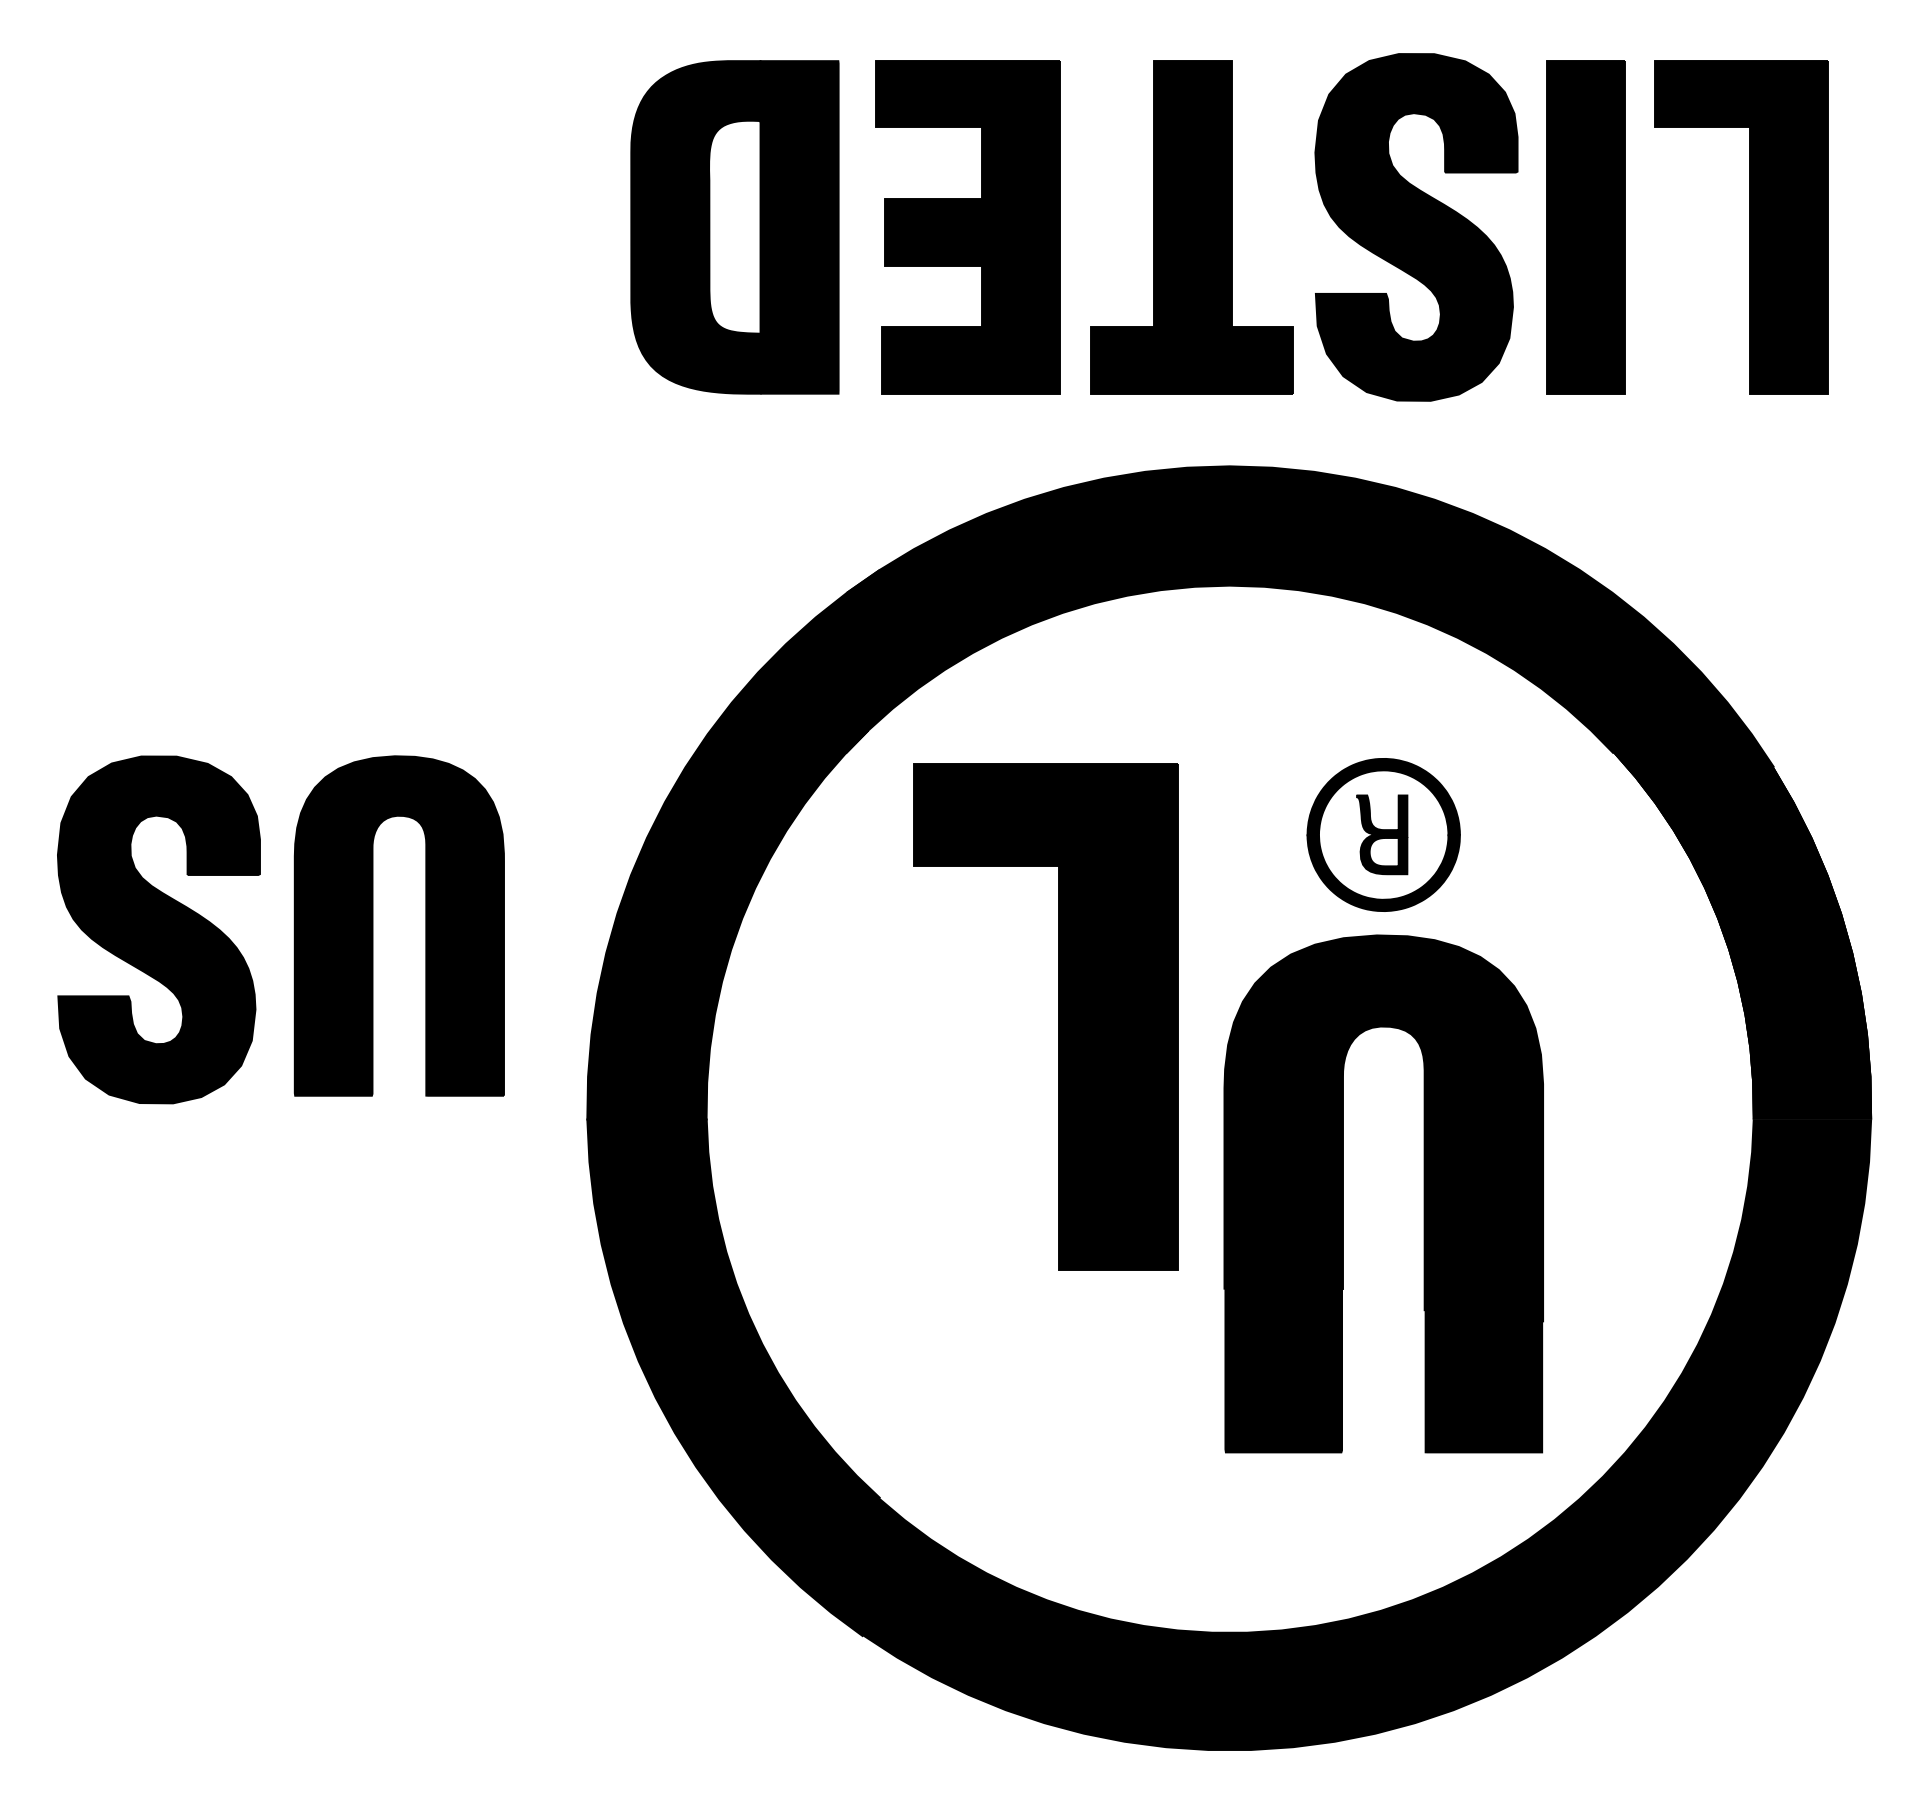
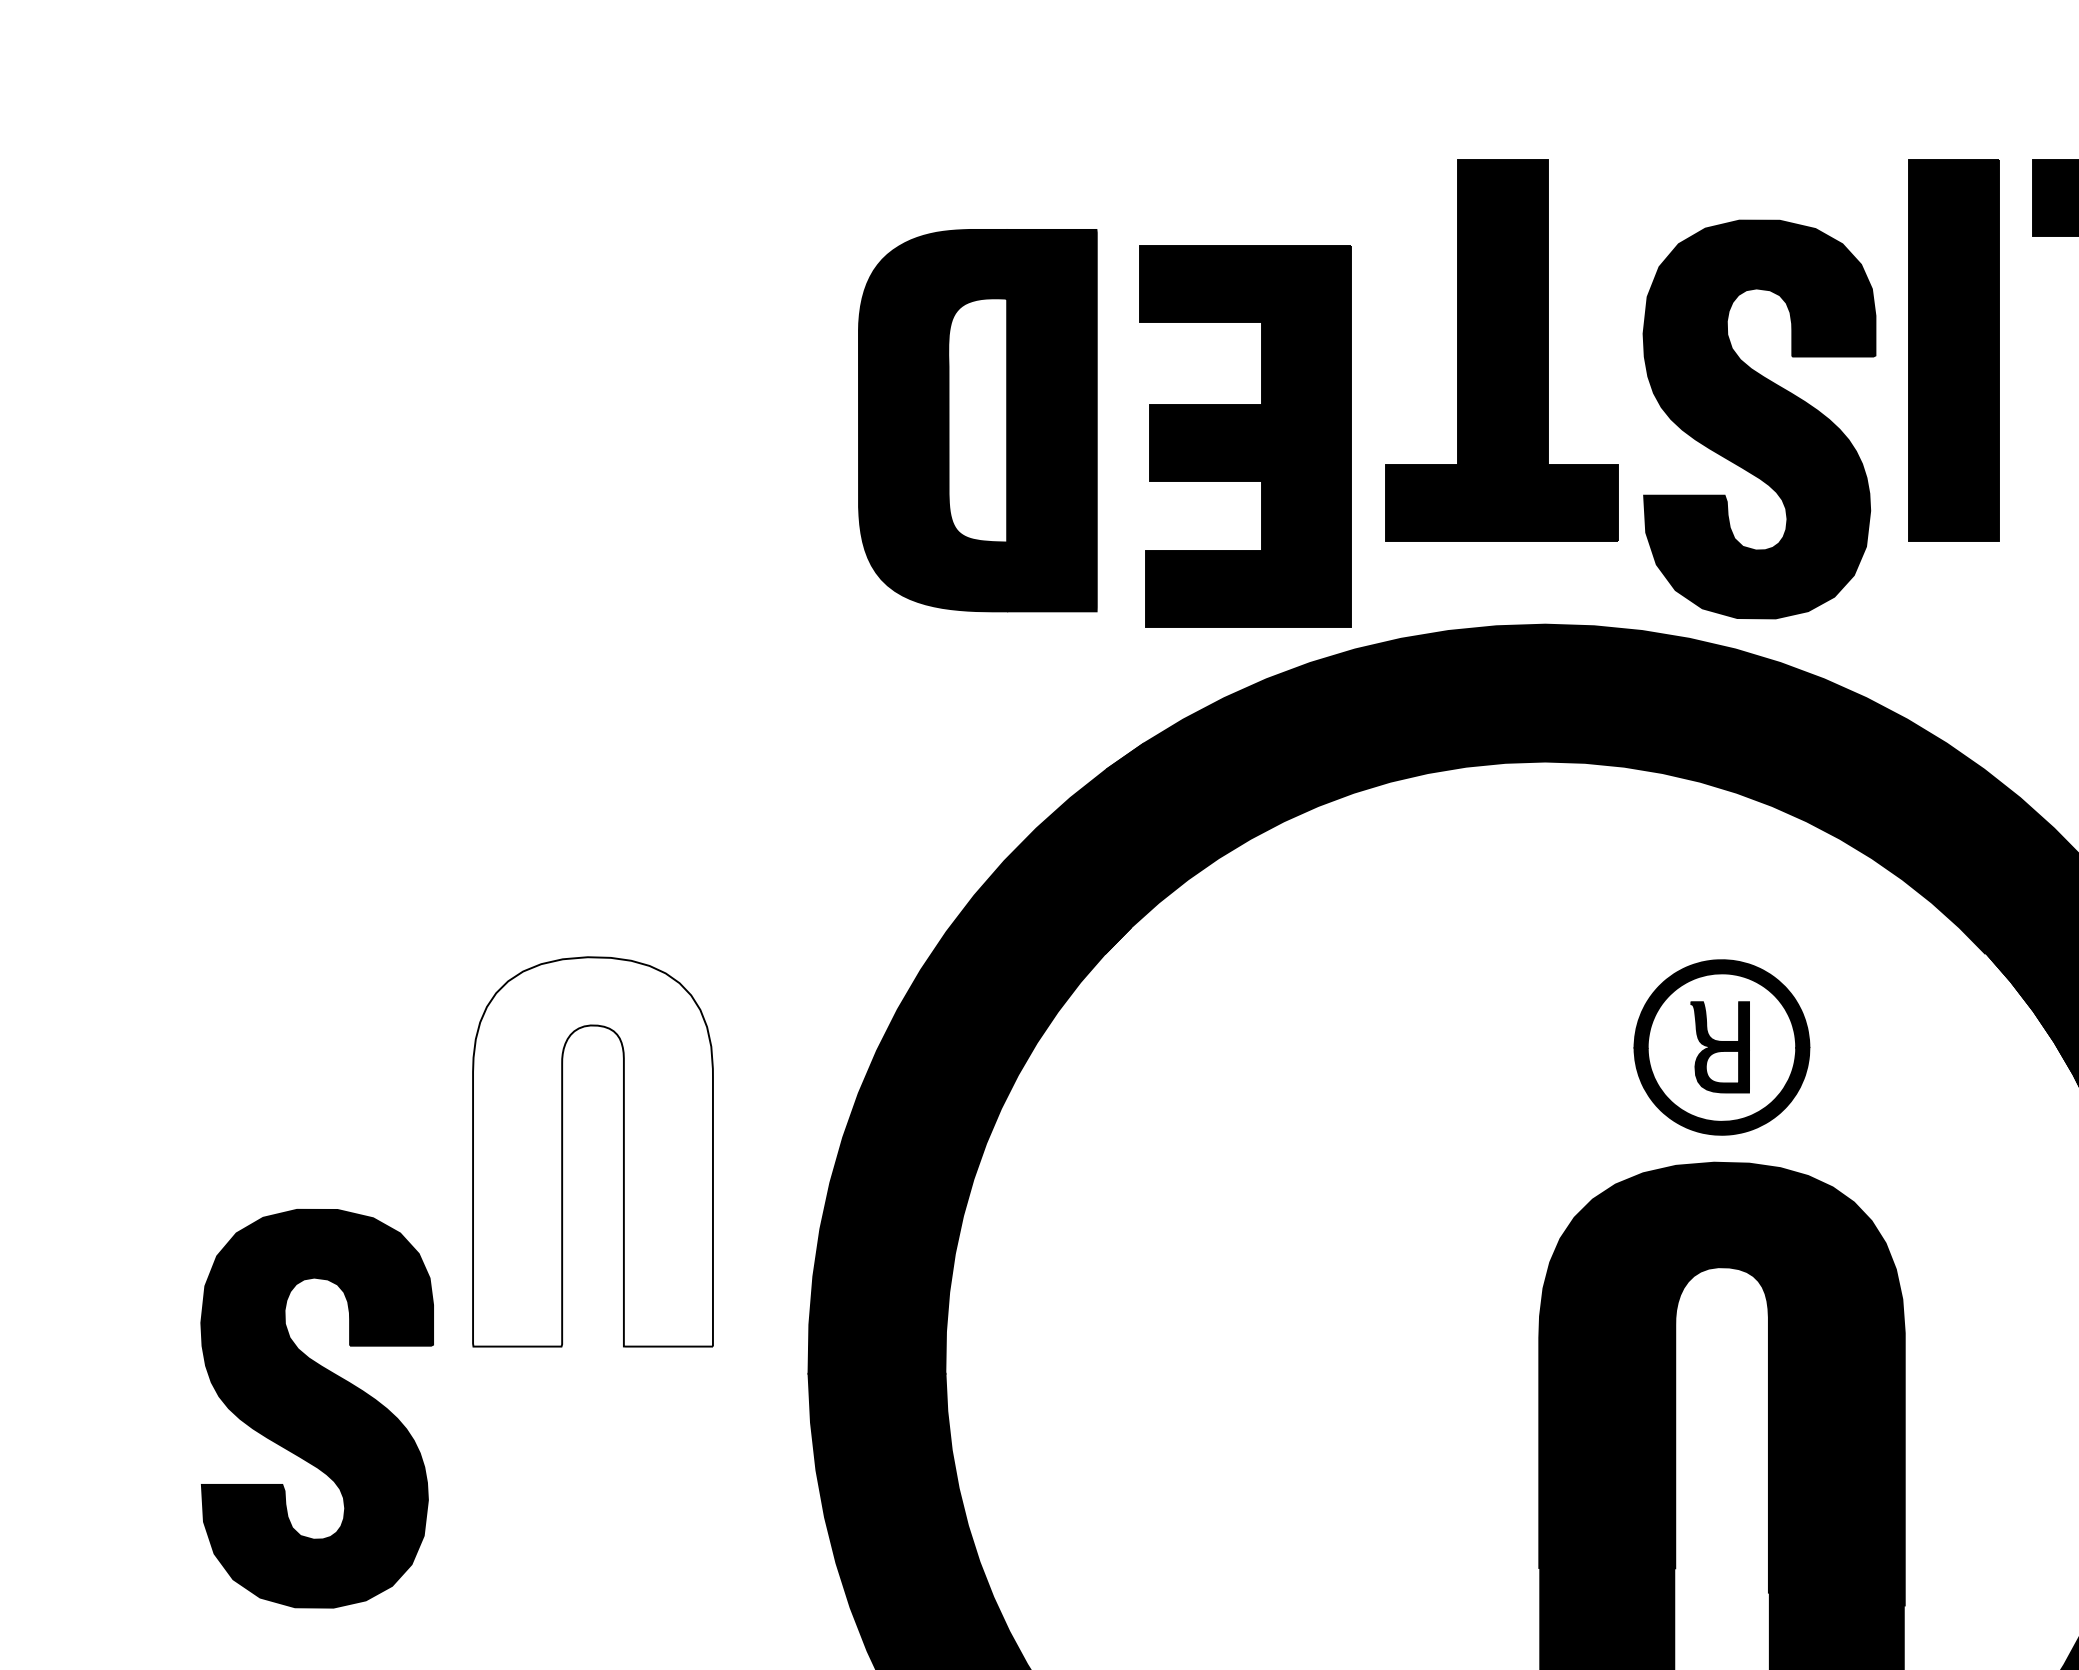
part: (734, 227) -> (977, 420), moved
part: (967, 227) -> (1244, 436), moved
part: (1416, 227) -> (1759, 419), moved
fill: (398, 925) -> (591, 1151), removed
part: (158, 929) -> (316, 1408), moved
part: (1058, 1016) -> (1348, 1255), removed

